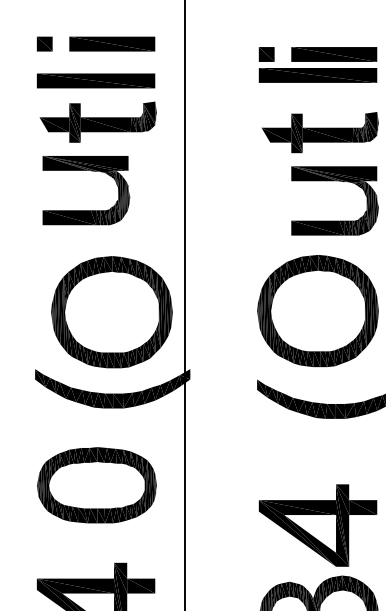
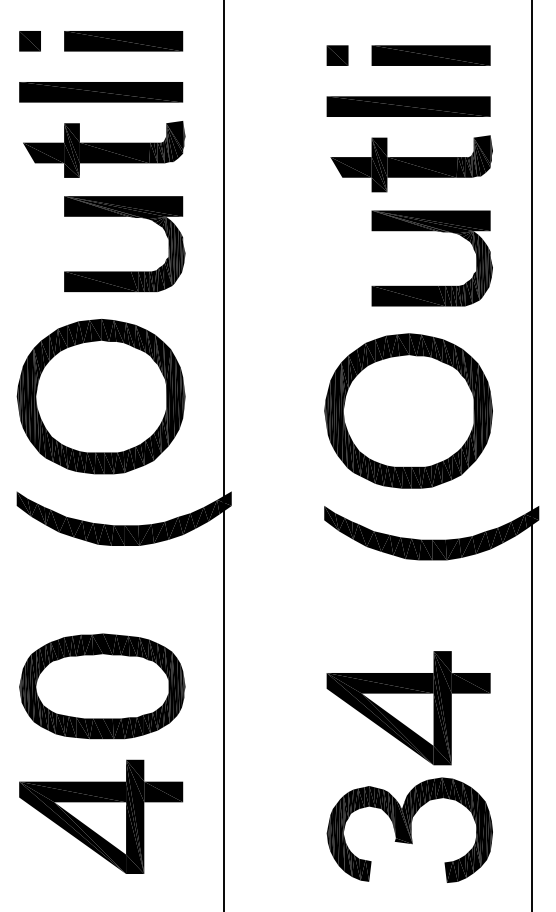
part: (317, 75) -> (408, 106), moved
part: (86, 210) -> (124, 271), moved
part: (111, 312) -> (100, 396), moved
part: (97, 485) -> (102, 686), moved

